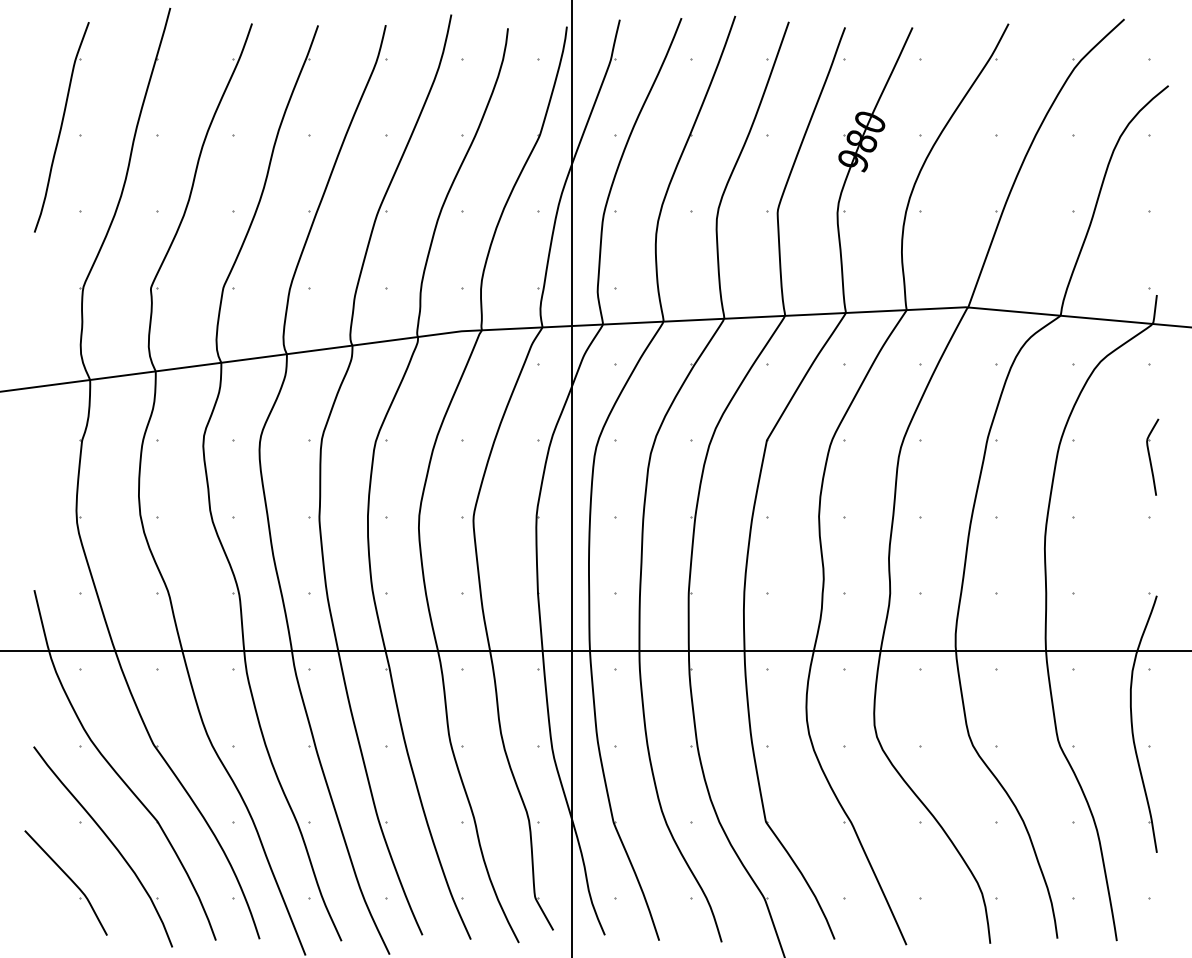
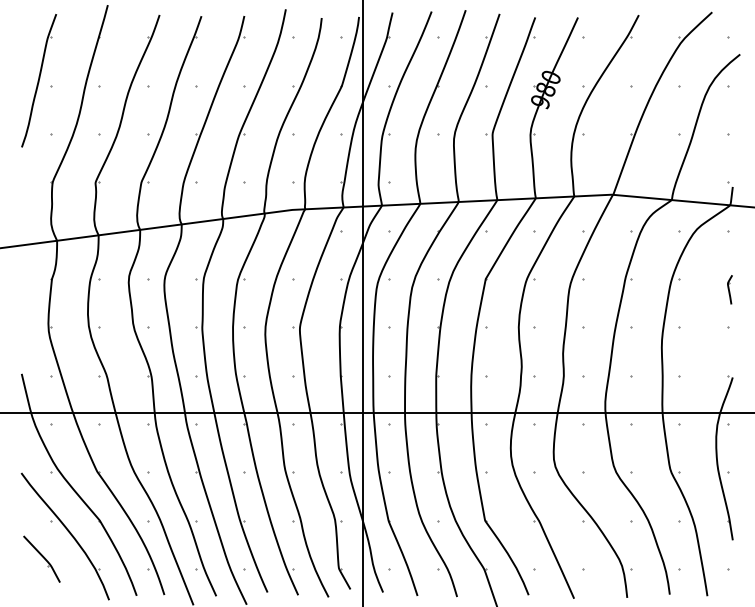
part: (1151, 456) -> (729, 289), size x0.6
part: (65, 881) -> (41, 558), size x0.7

